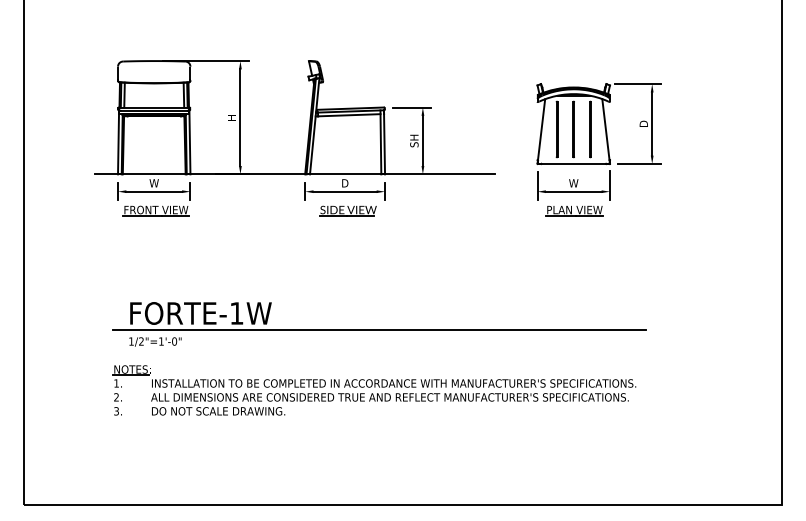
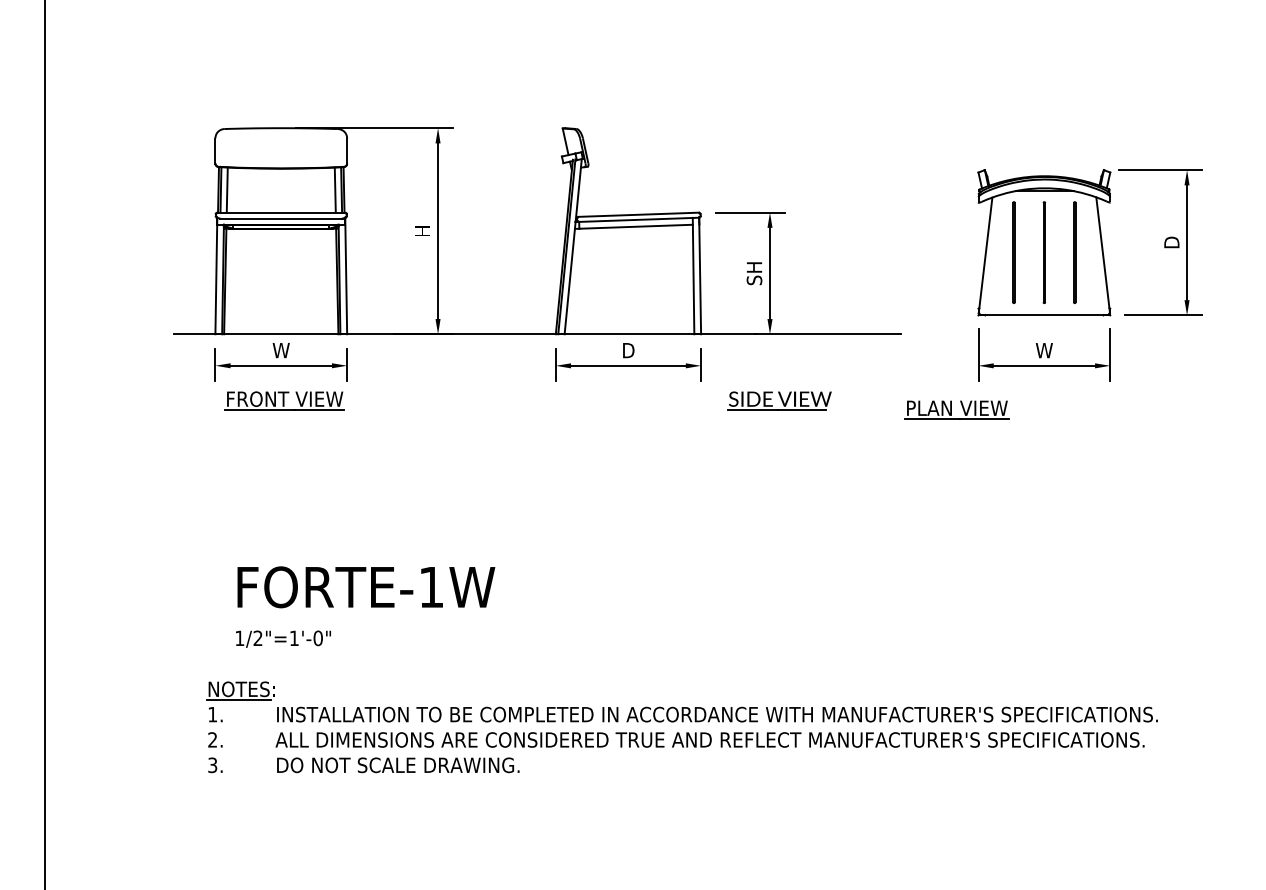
part: (347, 210) -> (778, 399), moved
part: (574, 210) -> (956, 409), moved
line: (379, 329) -> (691, 616), removed

